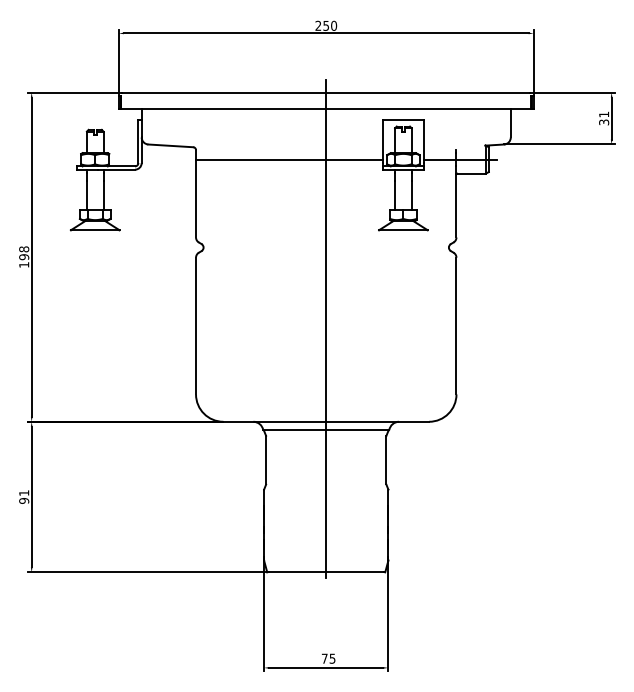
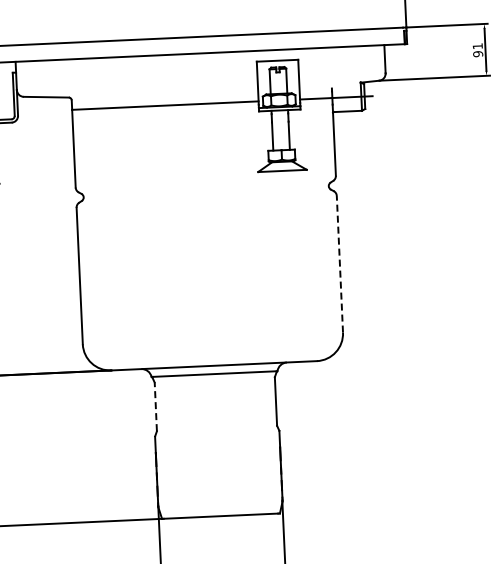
text: (603, 122) -> (477, 54), 31 -> 91
line: (456, 325) -> (339, 263), solid -> dashed
line: (326, 328) -> (210, 272), removed
line: (266, 459) -> (156, 406), solid -> dashed

